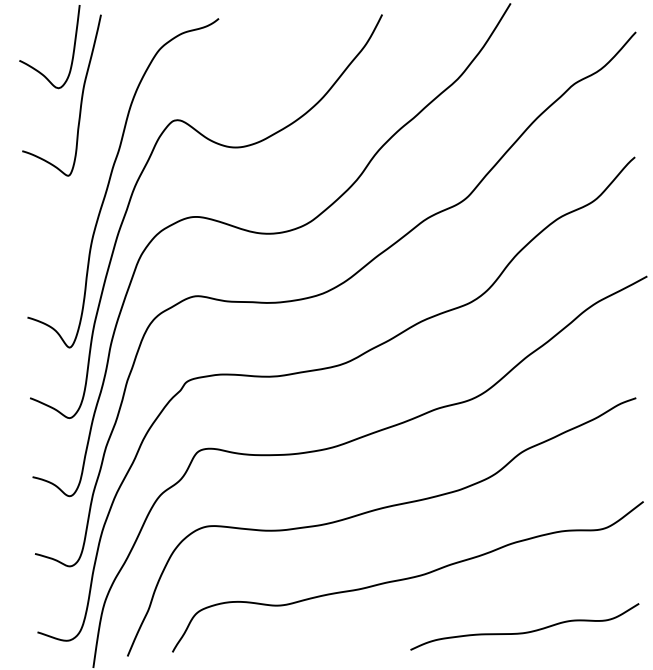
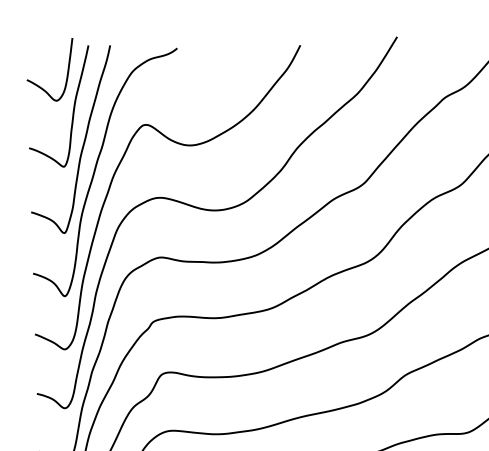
curve: (94, 142) -> (83, 141), added

